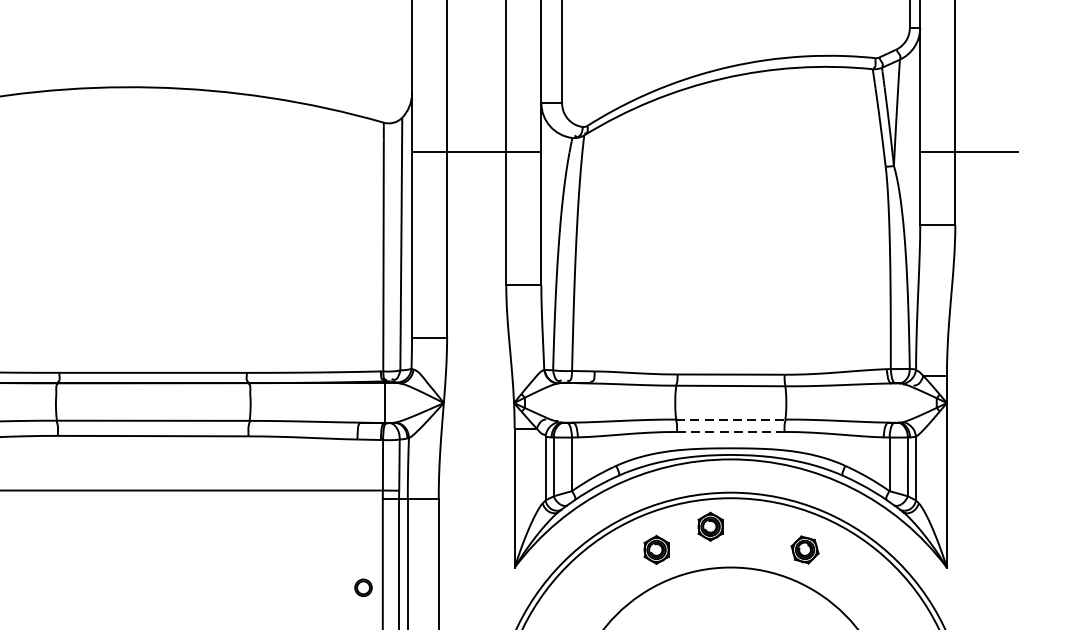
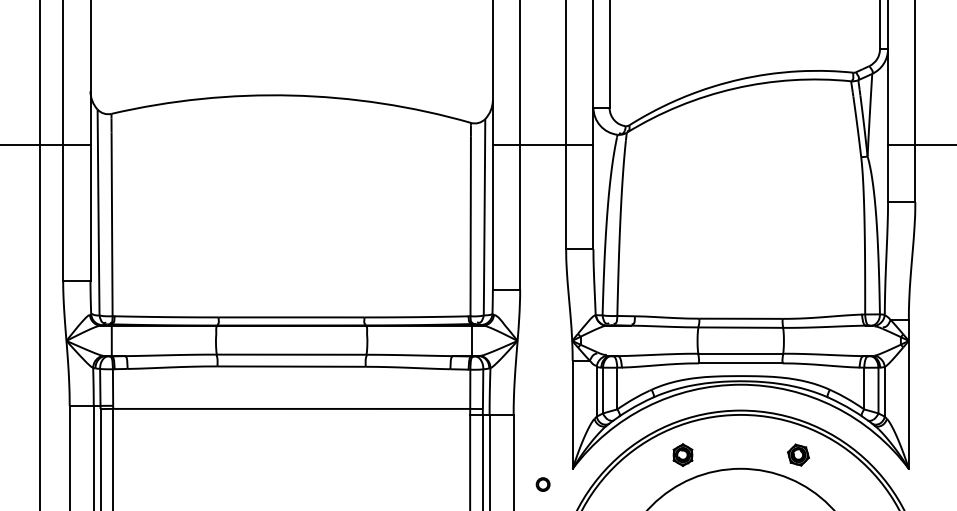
line: (731, 419) -> (741, 353), dashed -> solid
line: (730, 432) -> (740, 363), dashed -> solid
part: (709, 525) -> (724, 436), removed
part: (362, 587) -> (542, 484), moved

